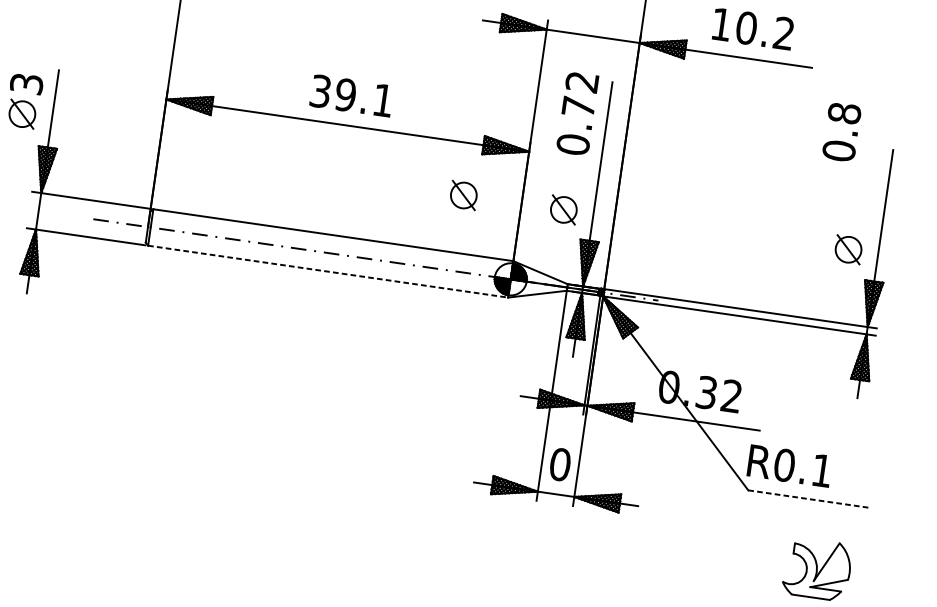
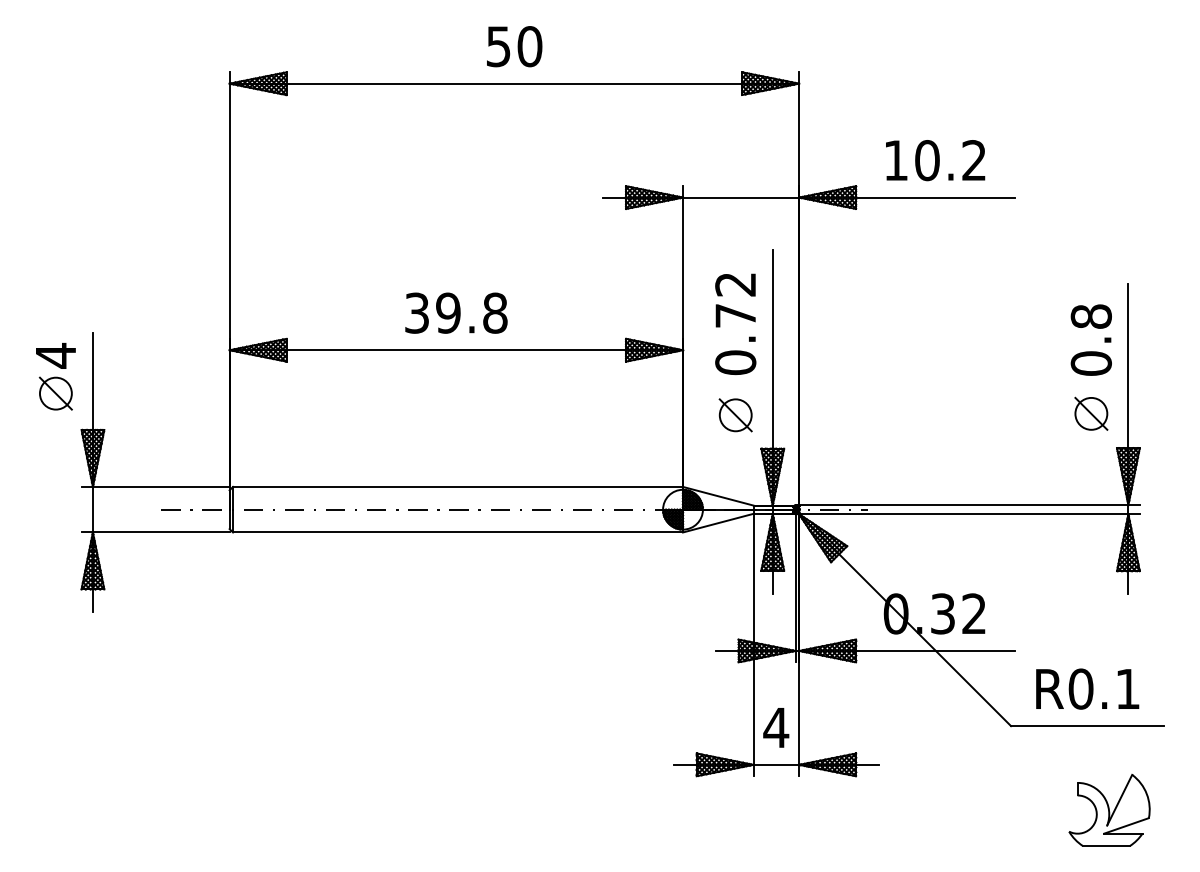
text: (26, 83) -> (55, 355), 3 -> 4
text: (383, 99) -> (495, 312), 39.1 -> 39.8
text: (577, 113) -> (735, 323), moved
text: (841, 131) -> (1090, 339), moved
part: (463, 195) -> (610, 415), removed
line: (328, 271) -> (458, 532), dashed -> solid
text: (560, 464) -> (776, 727), 0 -> 4
text: (789, 465) -> (1087, 688), moved
line: (810, 499) -> (1088, 726), dashed -> solid

